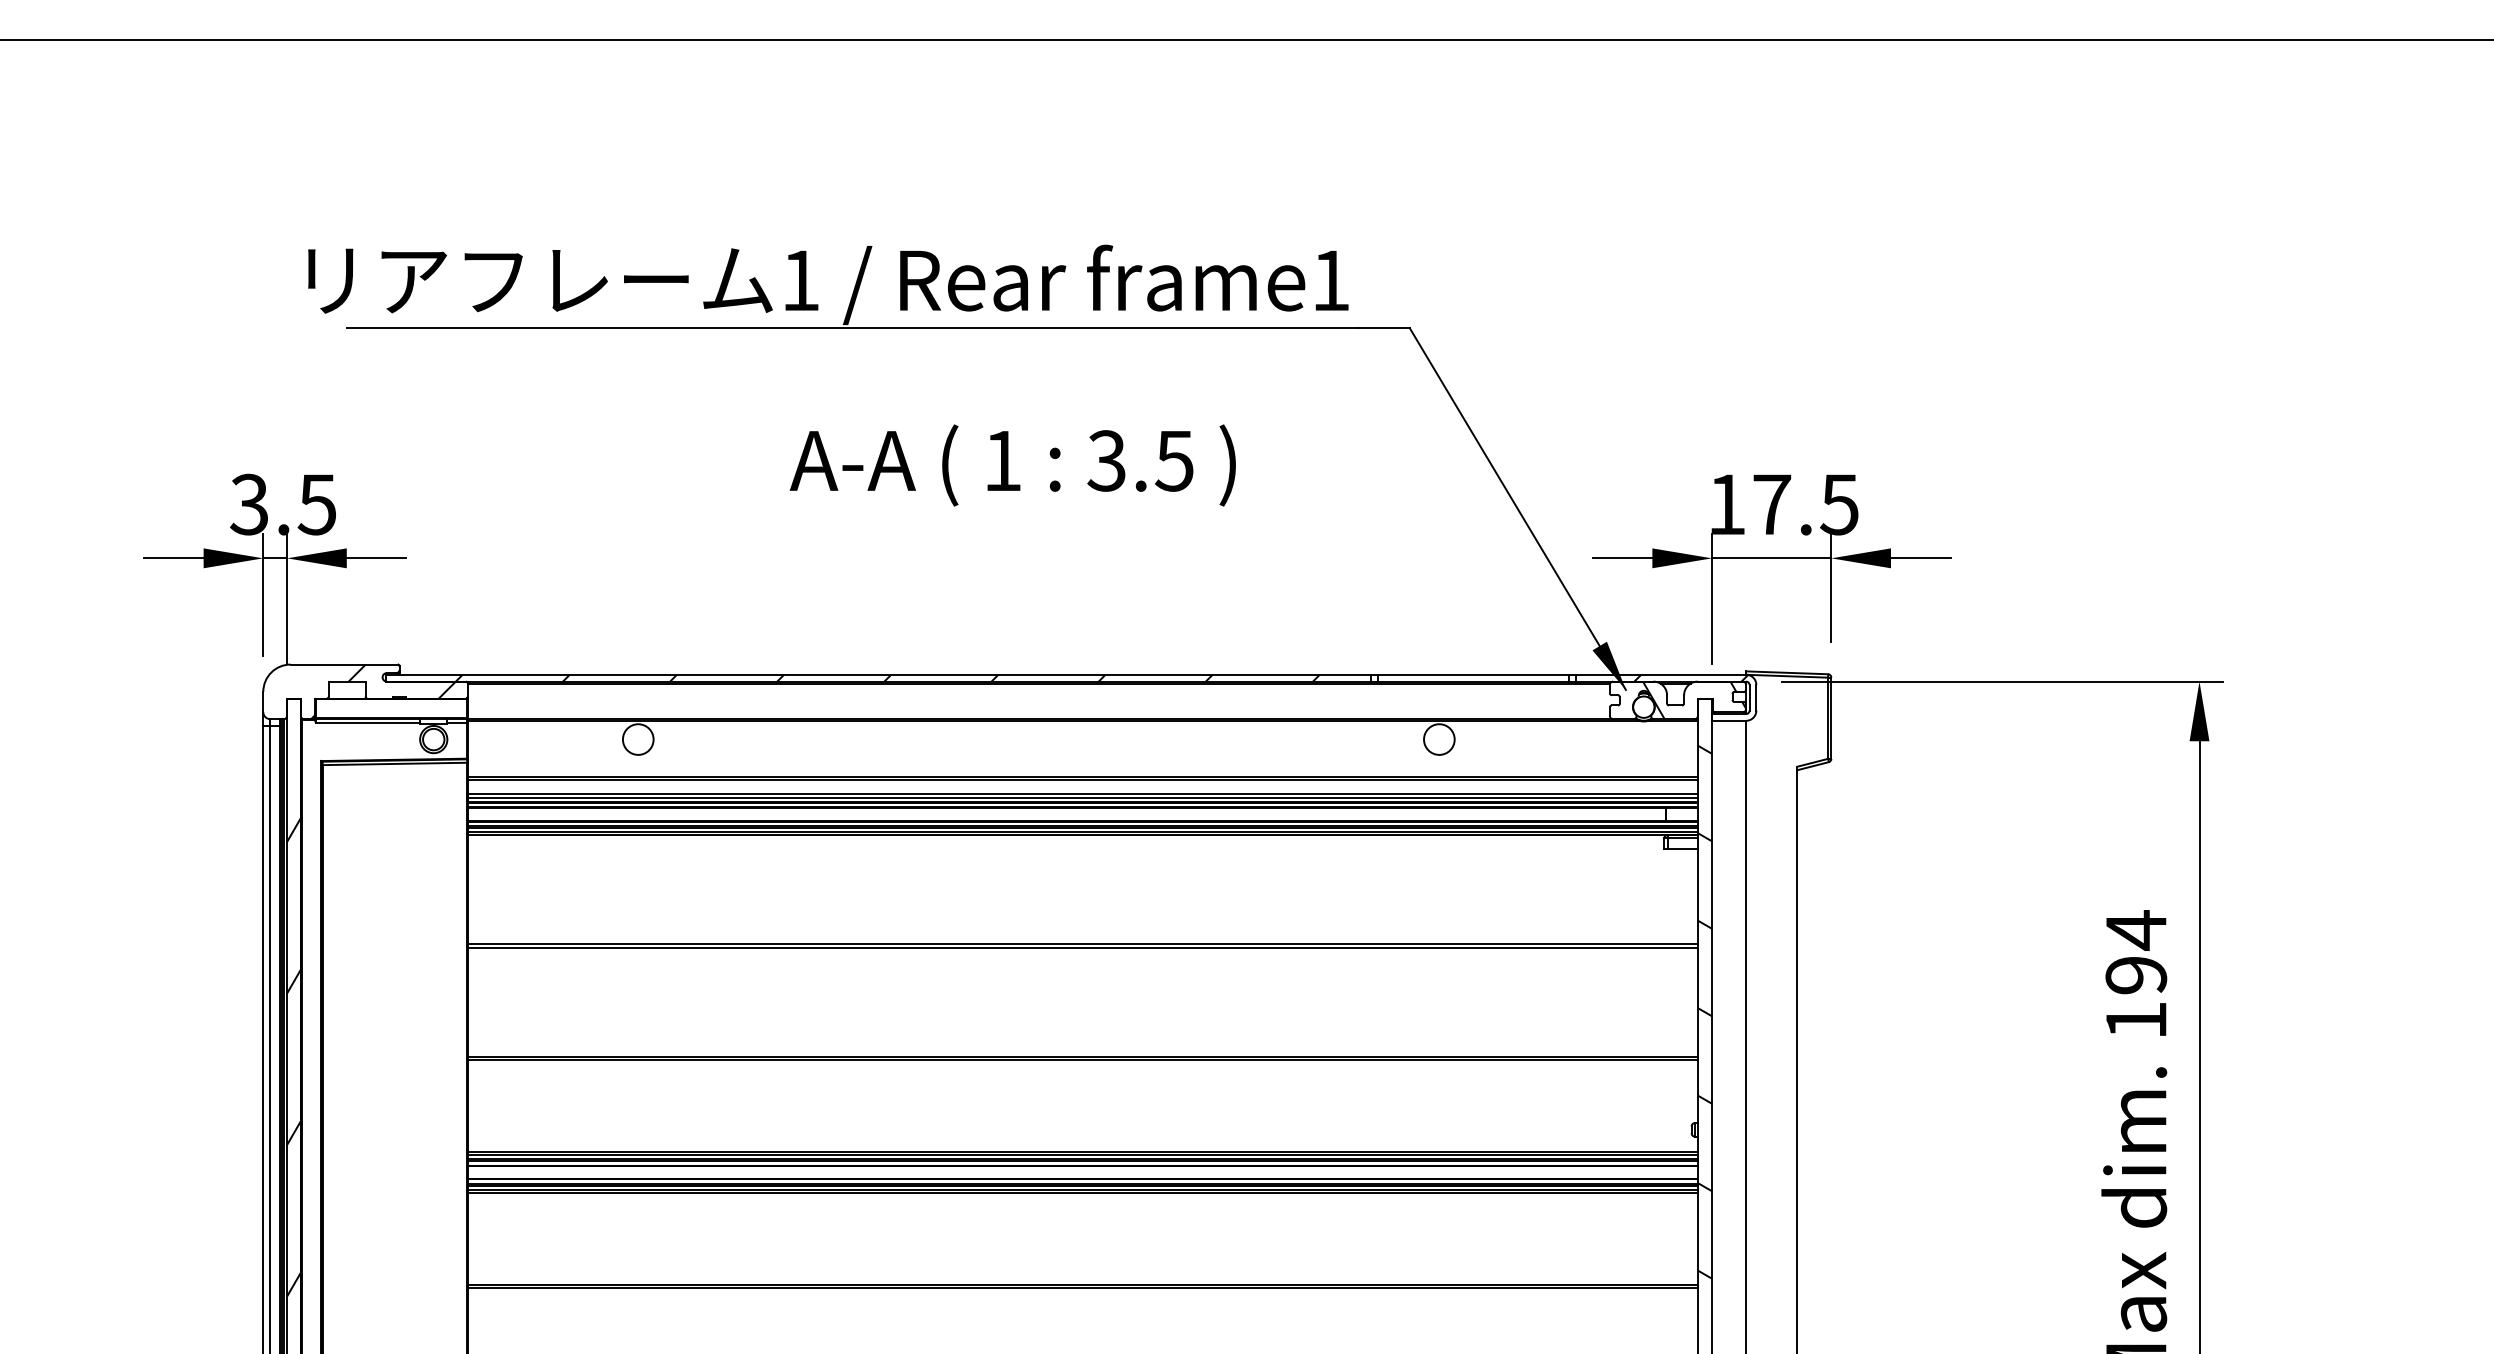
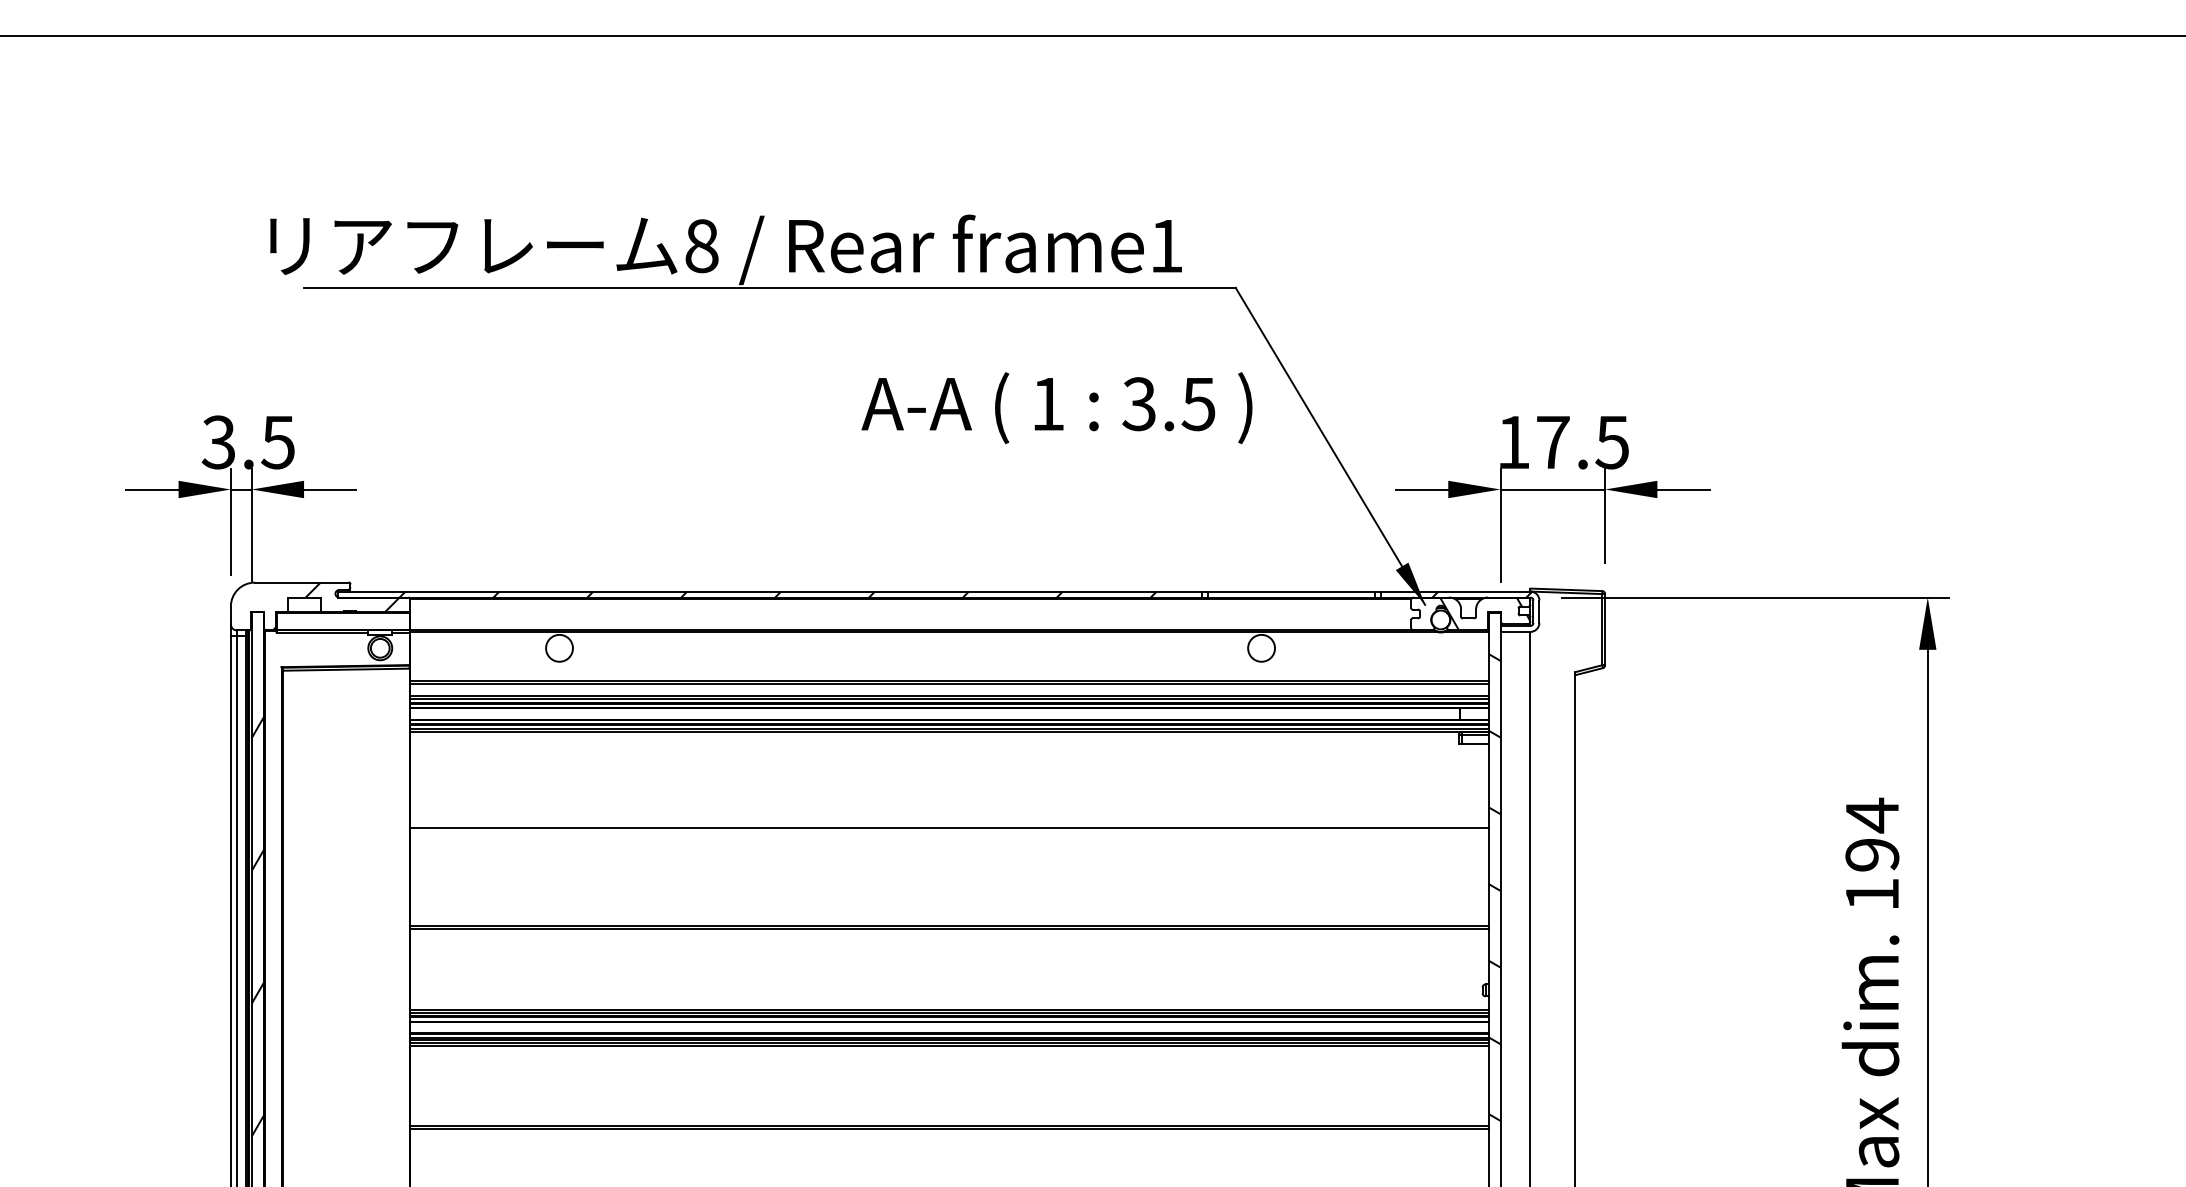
text: (800, 280) -> (701, 246), 1 -> 8
text: (1012, 465) -> (1056, 408), moved
line: (1082, 947) -> (948, 830), removed

